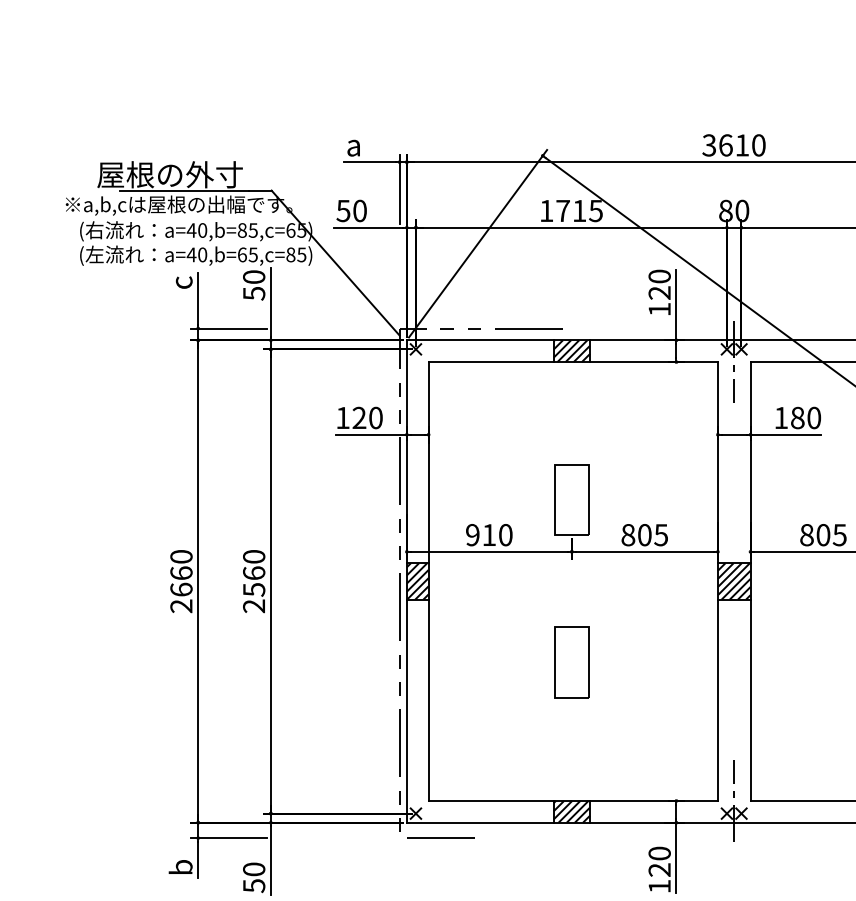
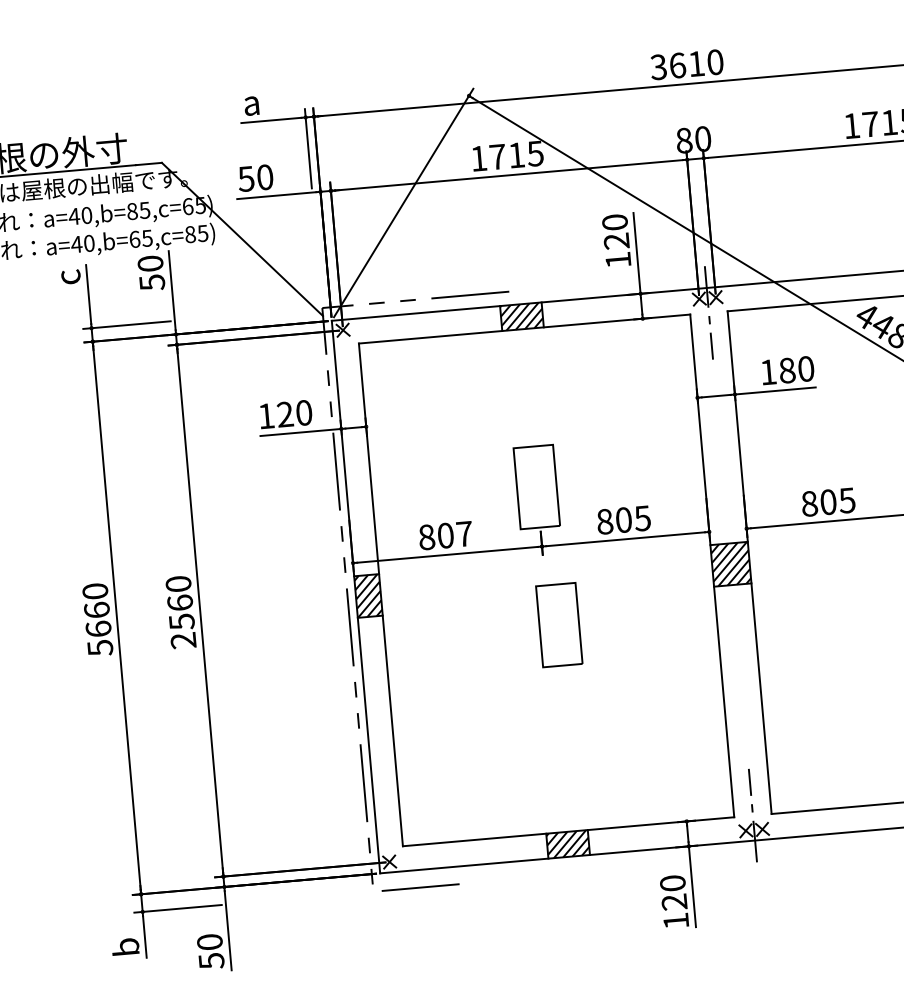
text: (489, 535) -> (446, 536), 910 -> 807
text: (181, 606) -> (100, 648), 2660 -> 5660
part: (571, 662) -> (558, 625), moved

